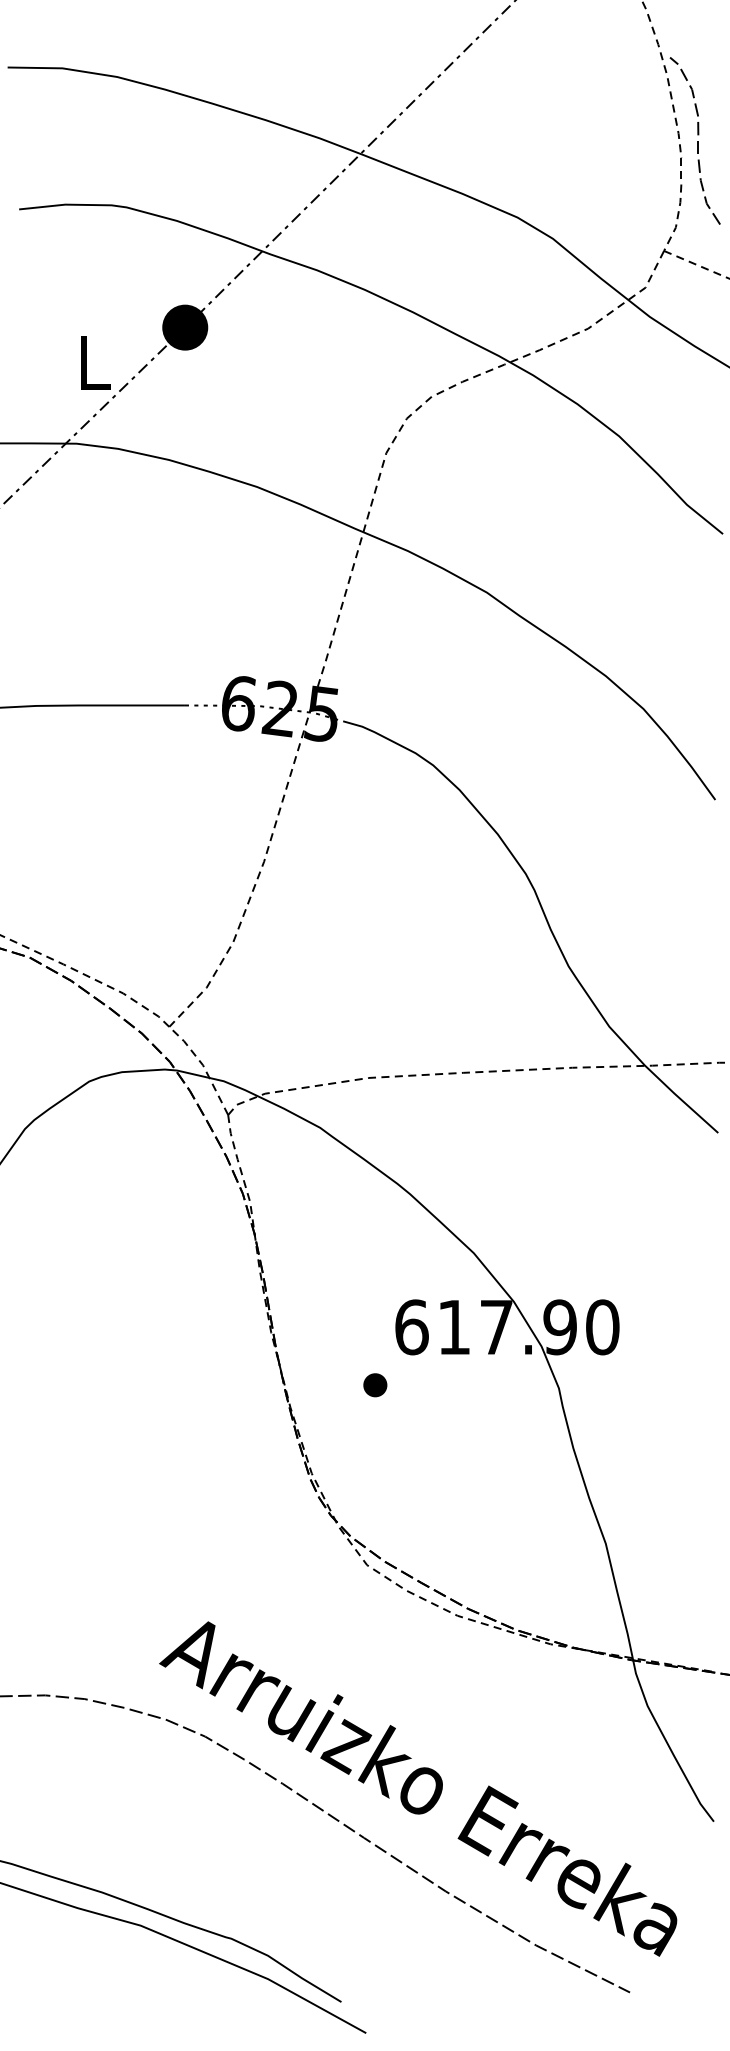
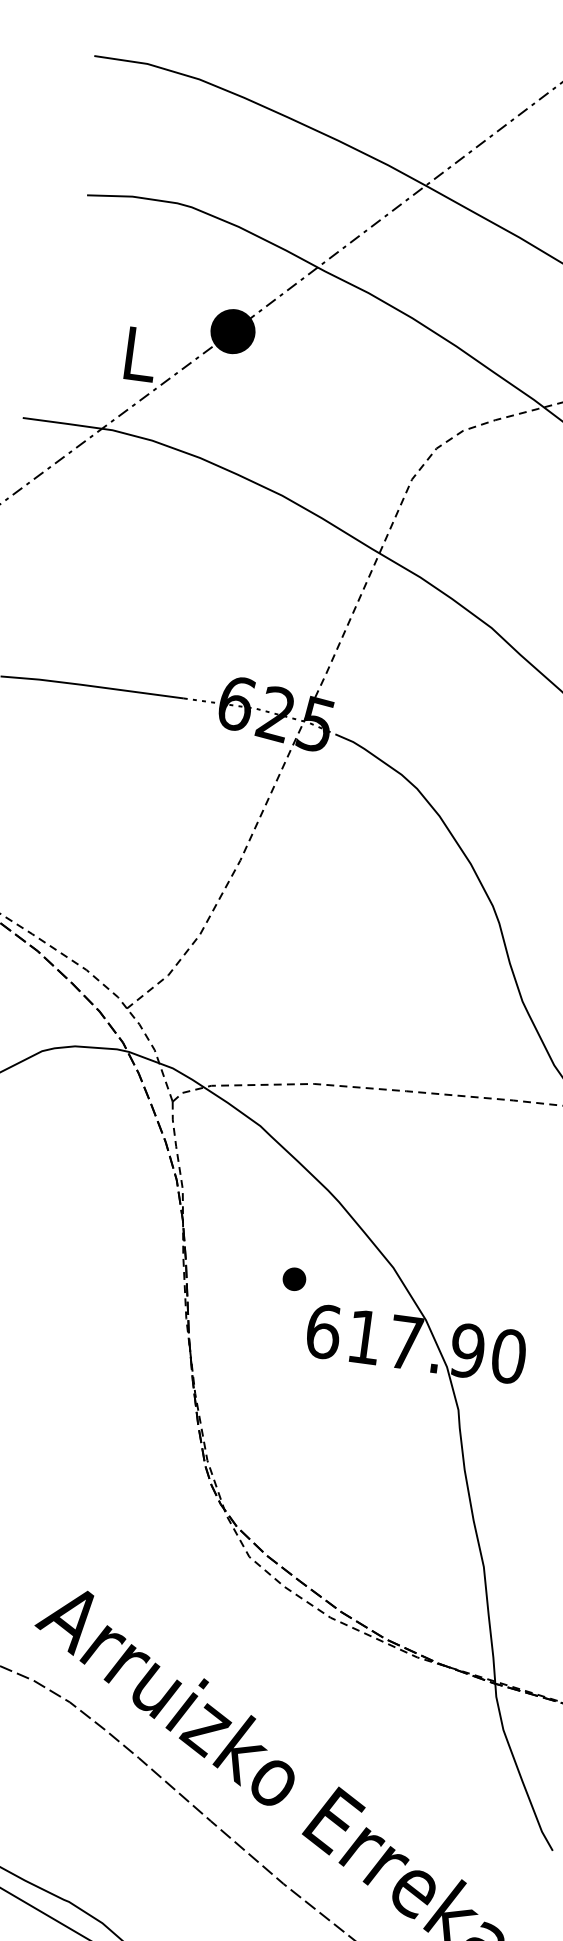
part: (375, 1385) -> (294, 1279), moved

